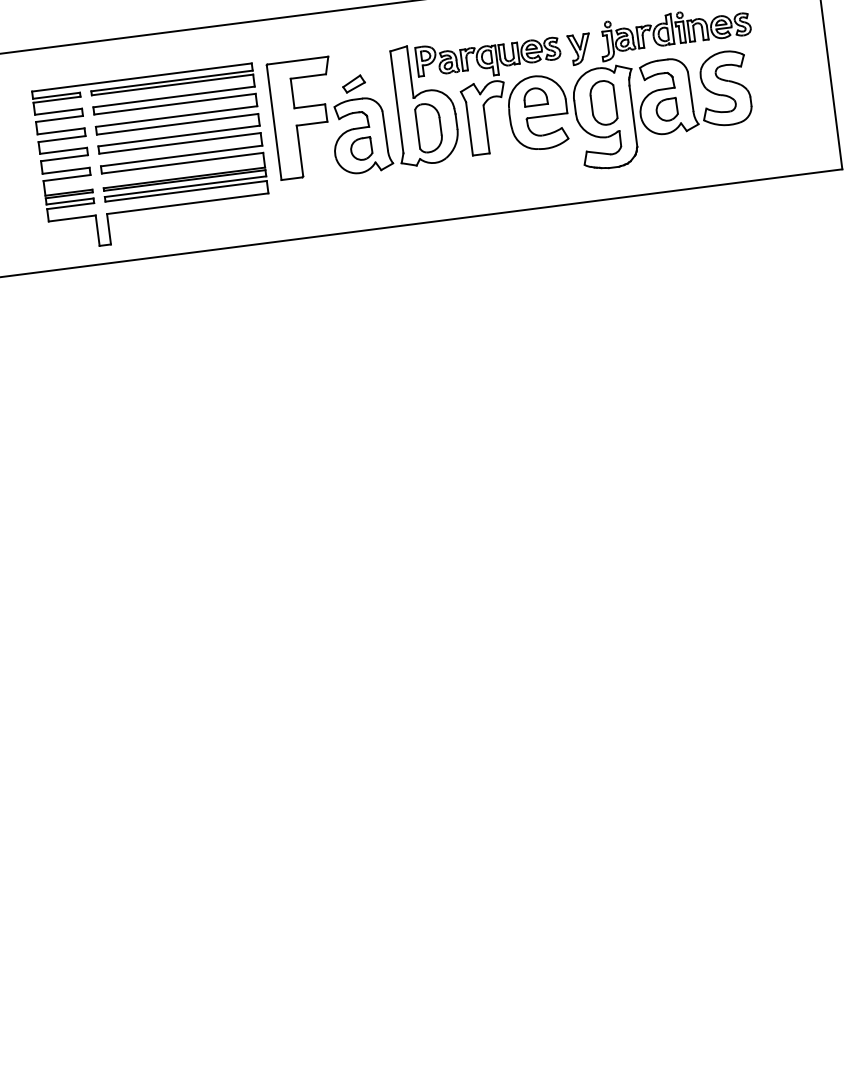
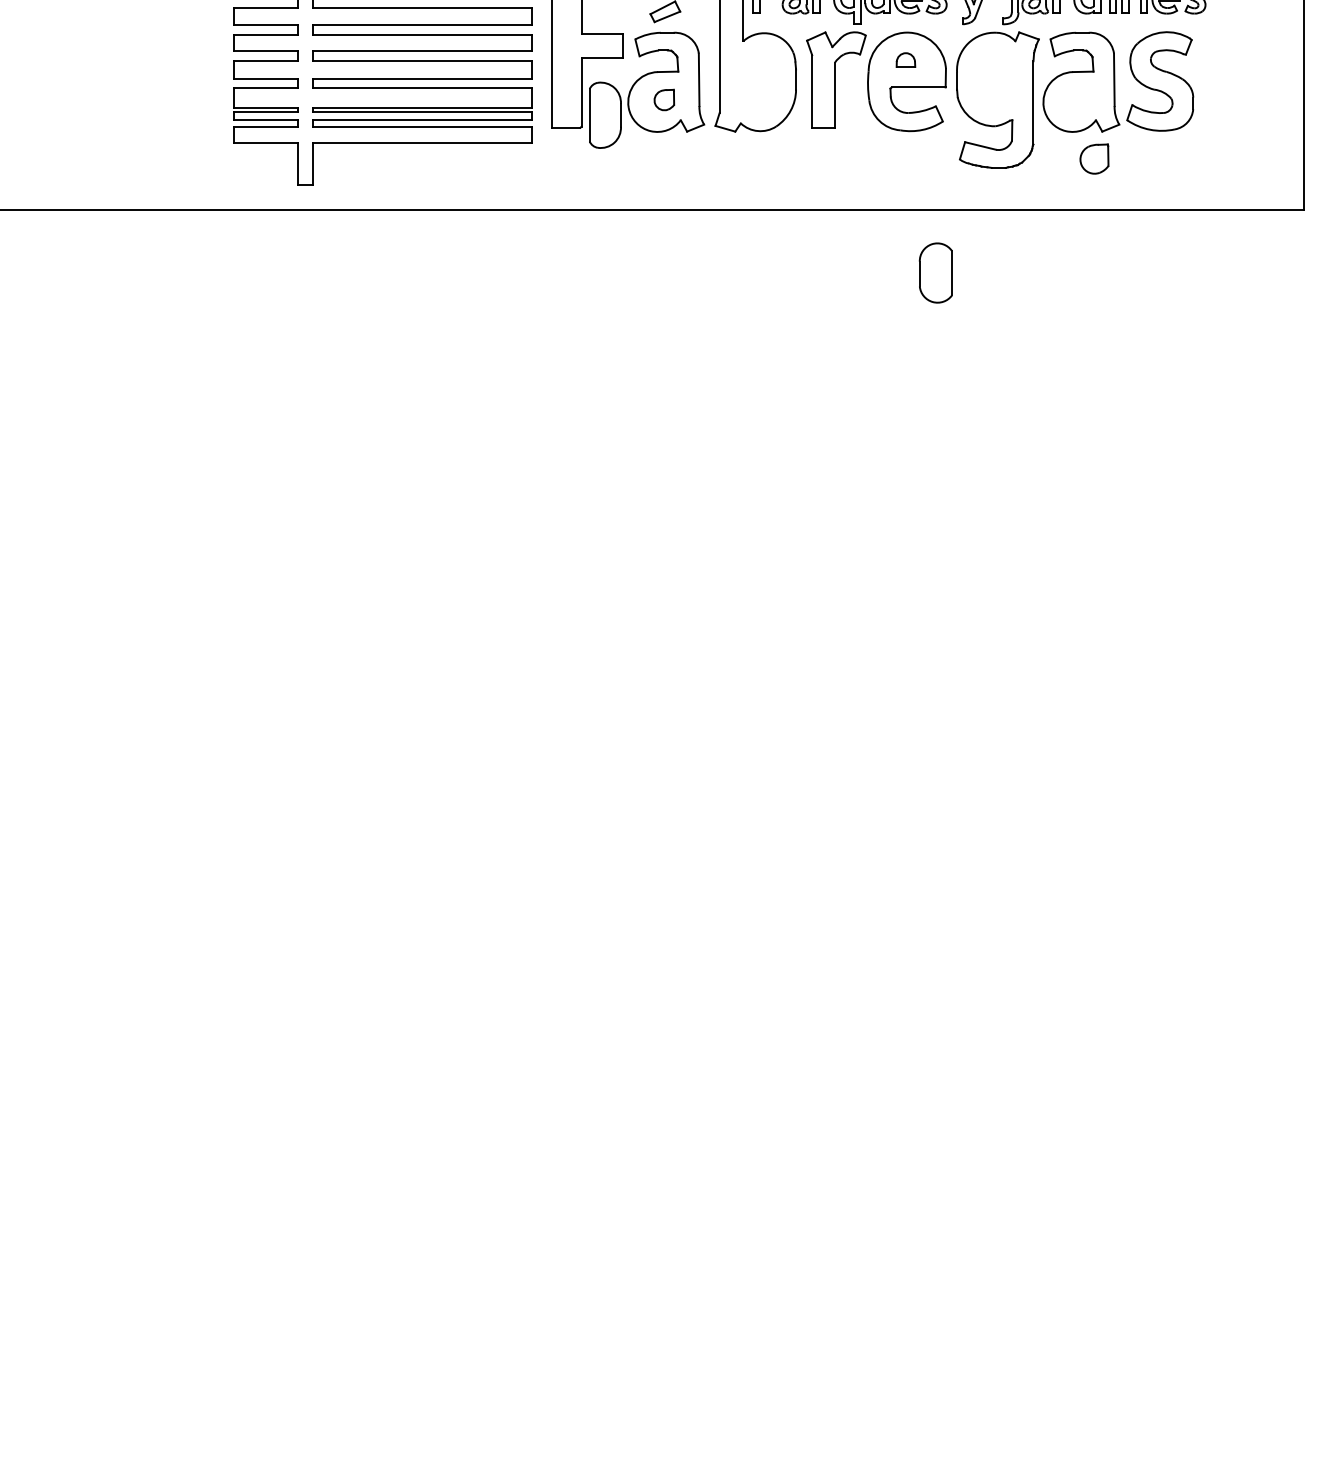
part: (535, 96) -> (905, 59), size x0.6
part: (603, 102) -> (935, 272), moved
part: (666, 109) -> (1094, 158), moved
part: (429, 127) -> (605, 114), moved
part: (361, 148) -> (664, 99), size x0.7

